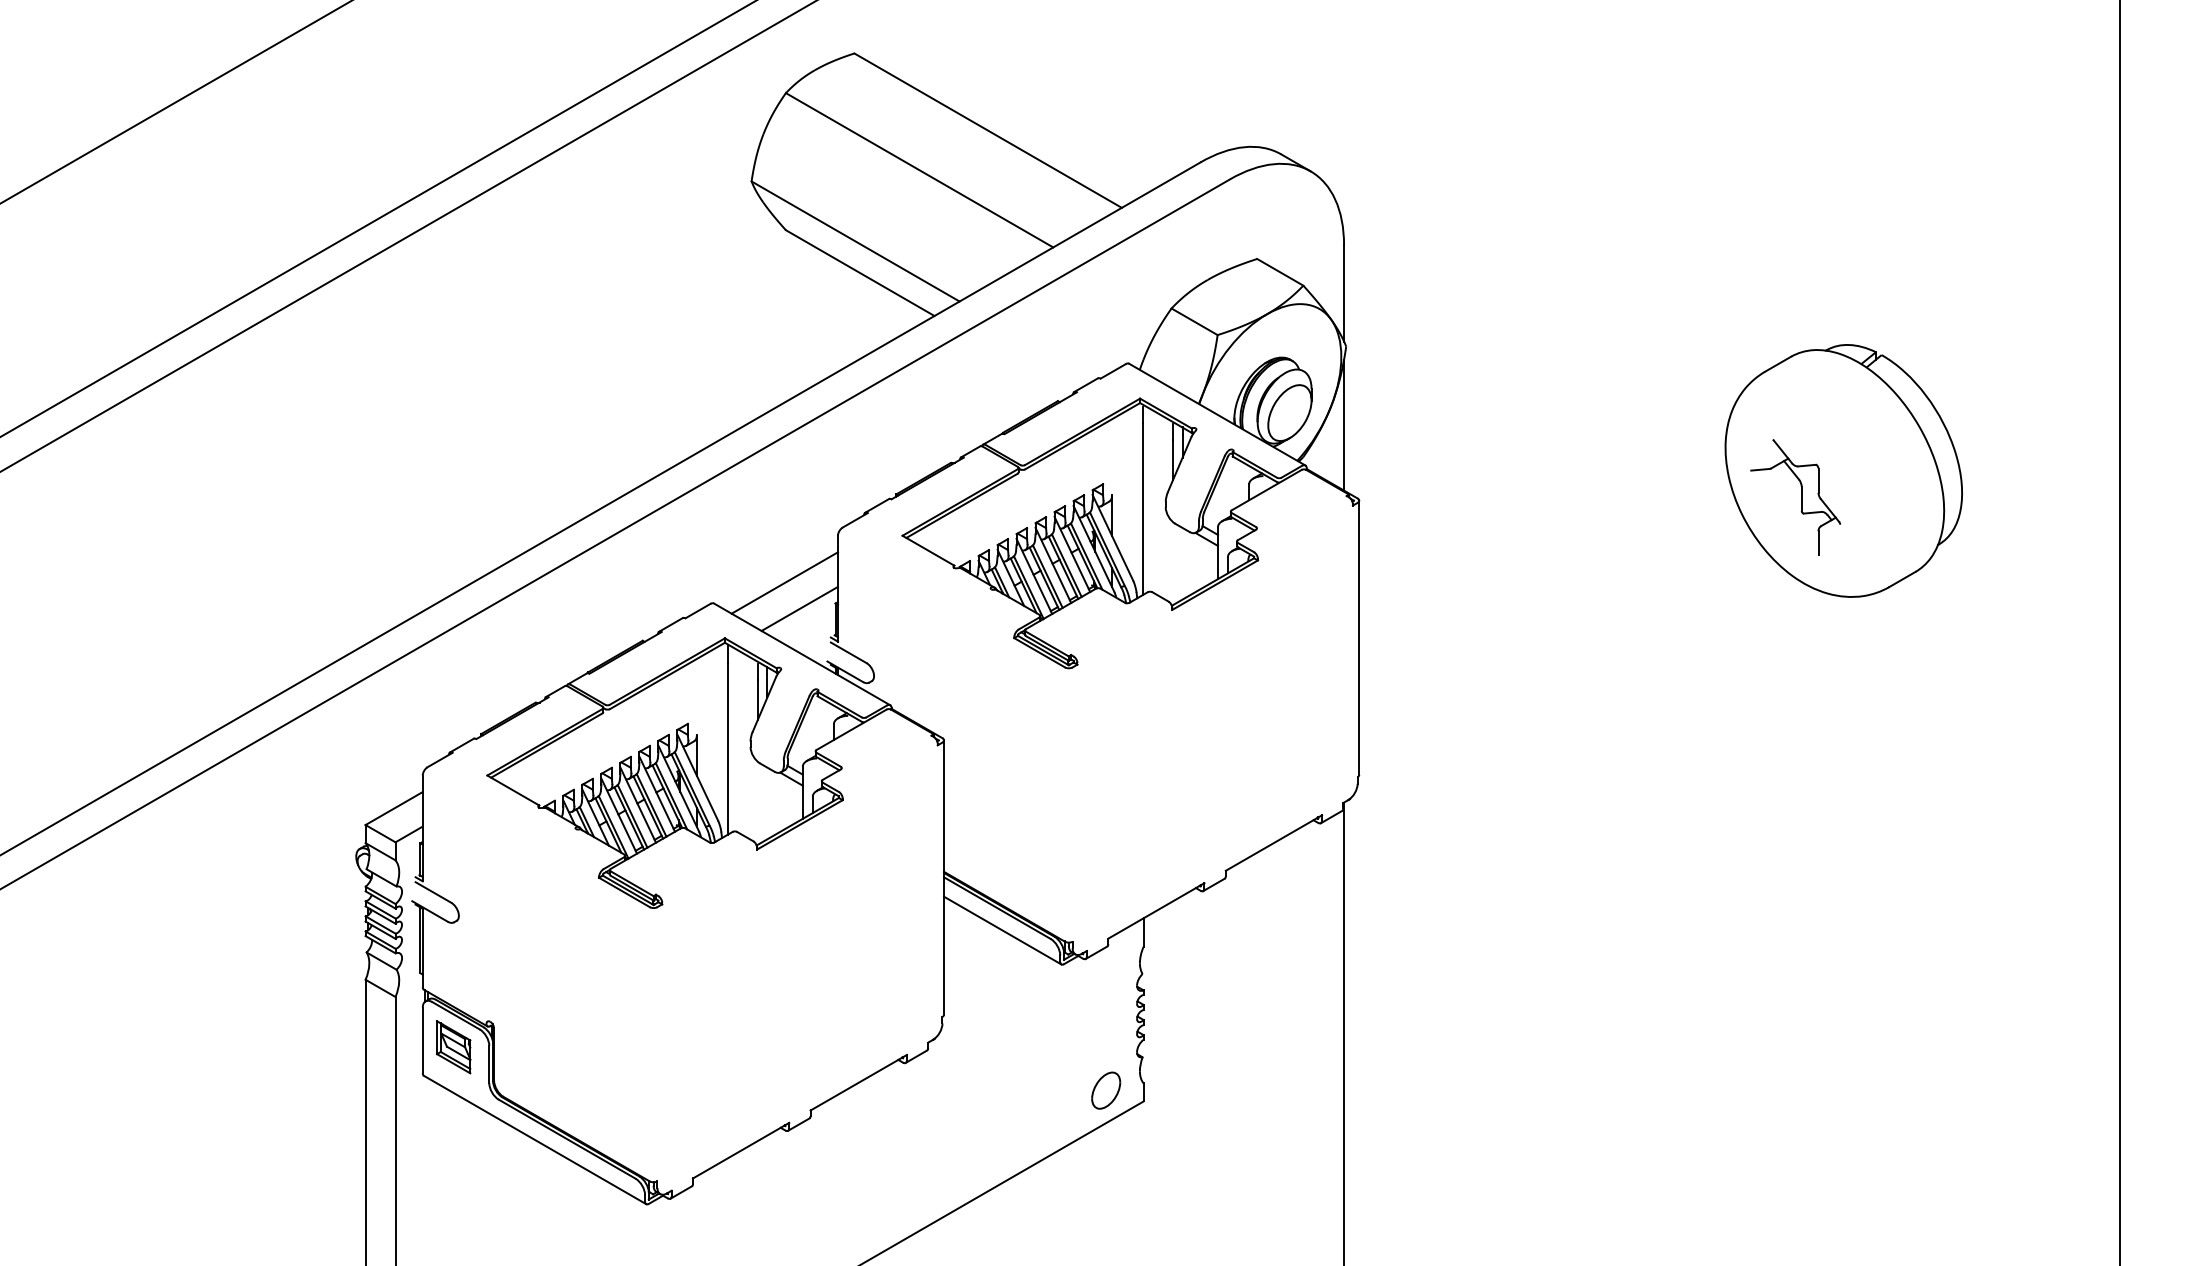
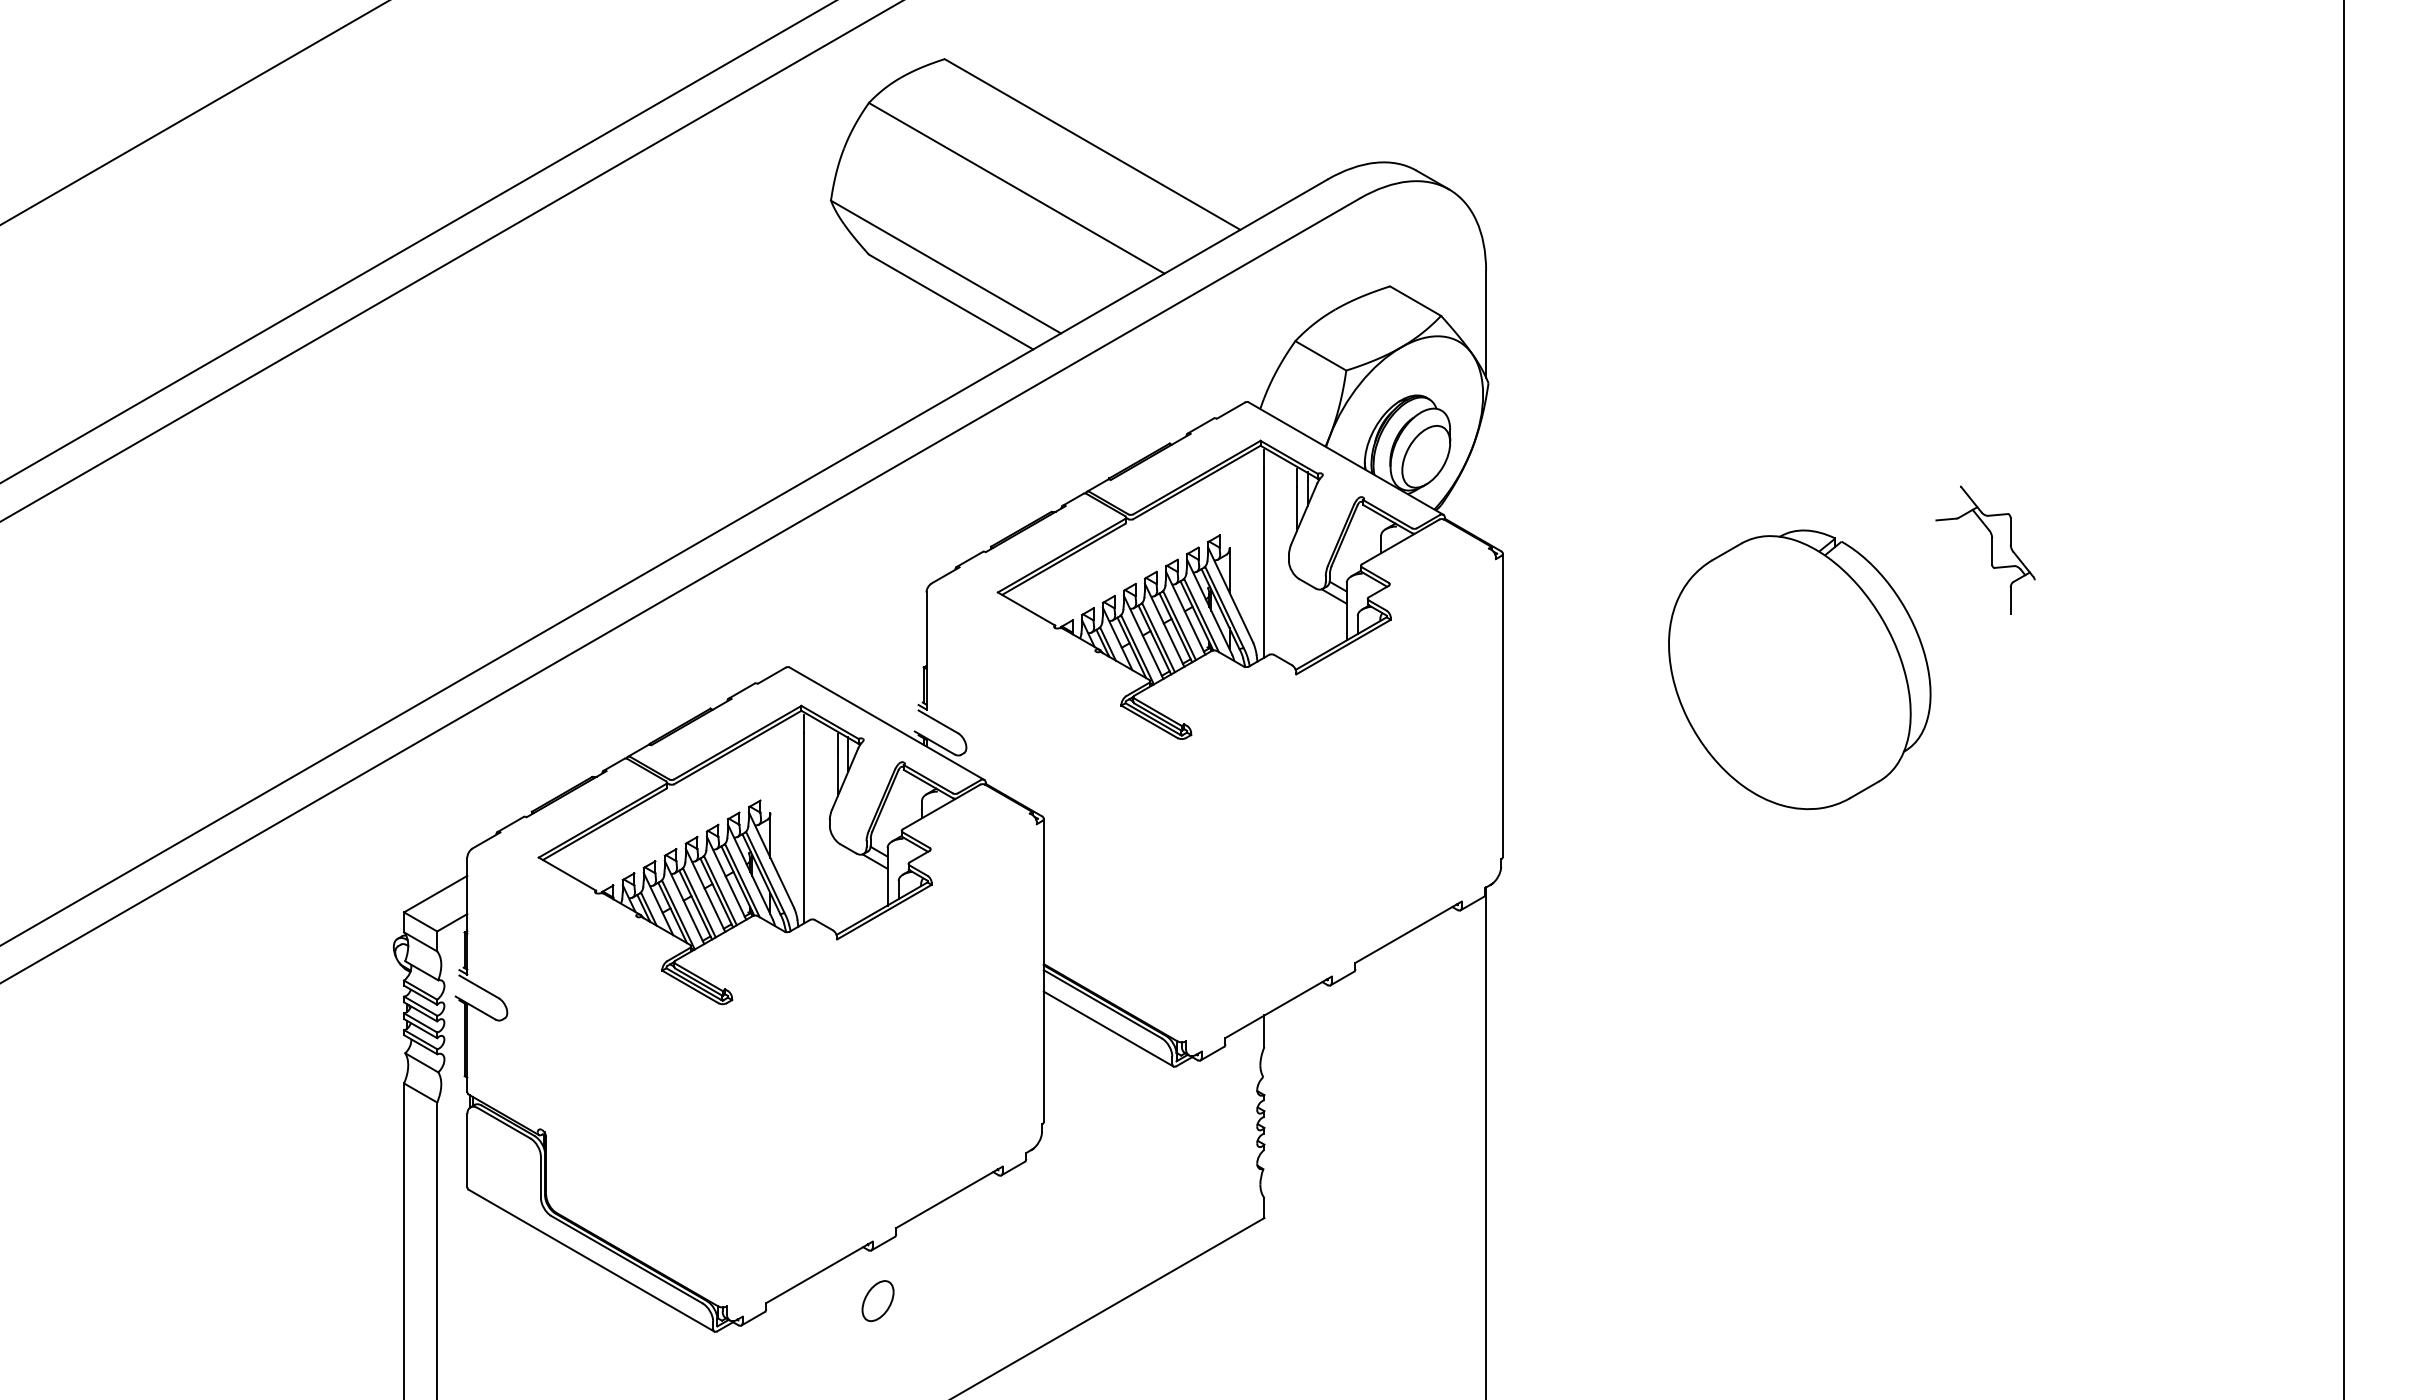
line: (1344, 424) -> (1486, 469), removed
part: (1843, 470) -> (1799, 669), moved
line: (784, 582) -> (867, 644), removed
line: (800, 609) -> (884, 673), removed
part: (453, 1046) -> (501, 1157), removed
part: (1105, 1090) -> (877, 1300), moved

